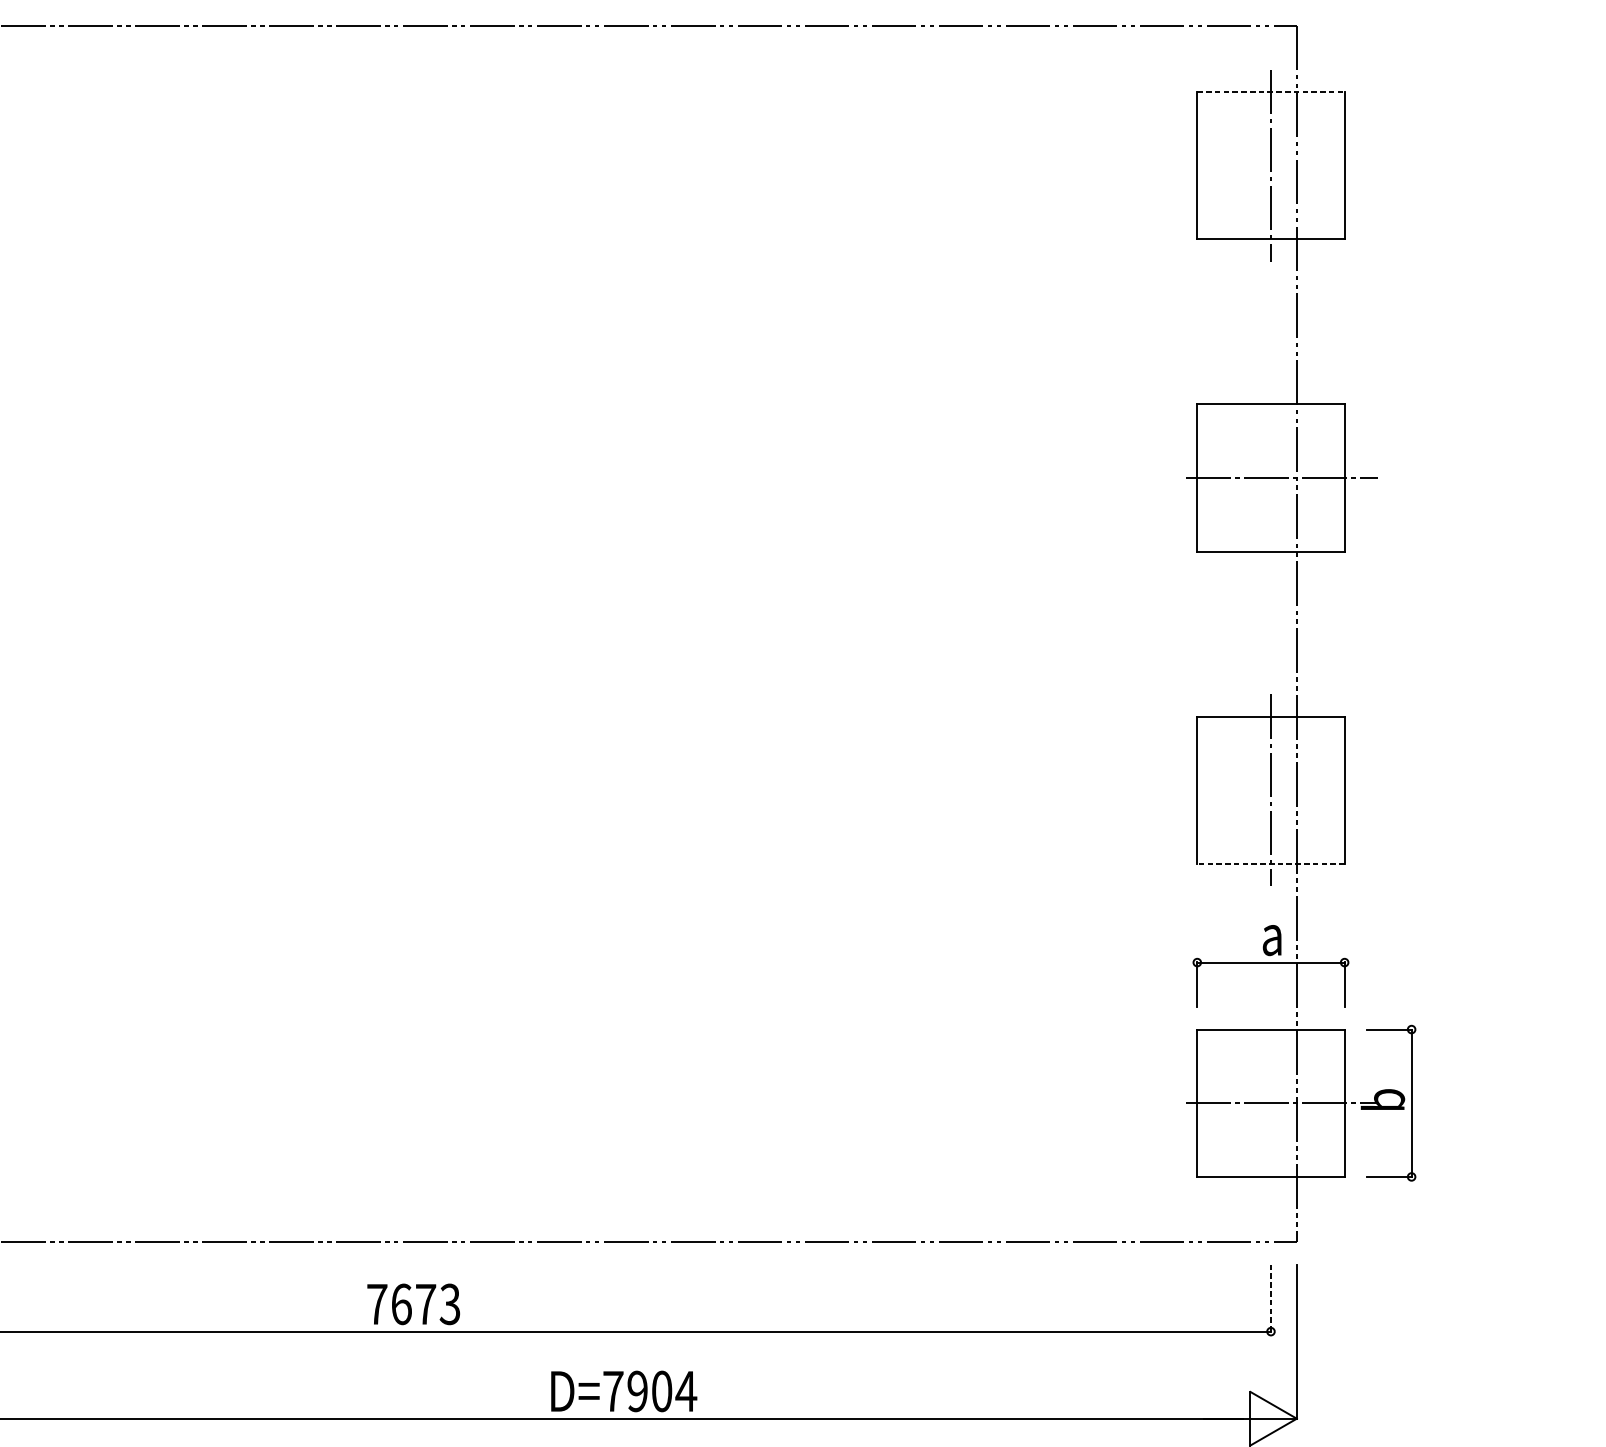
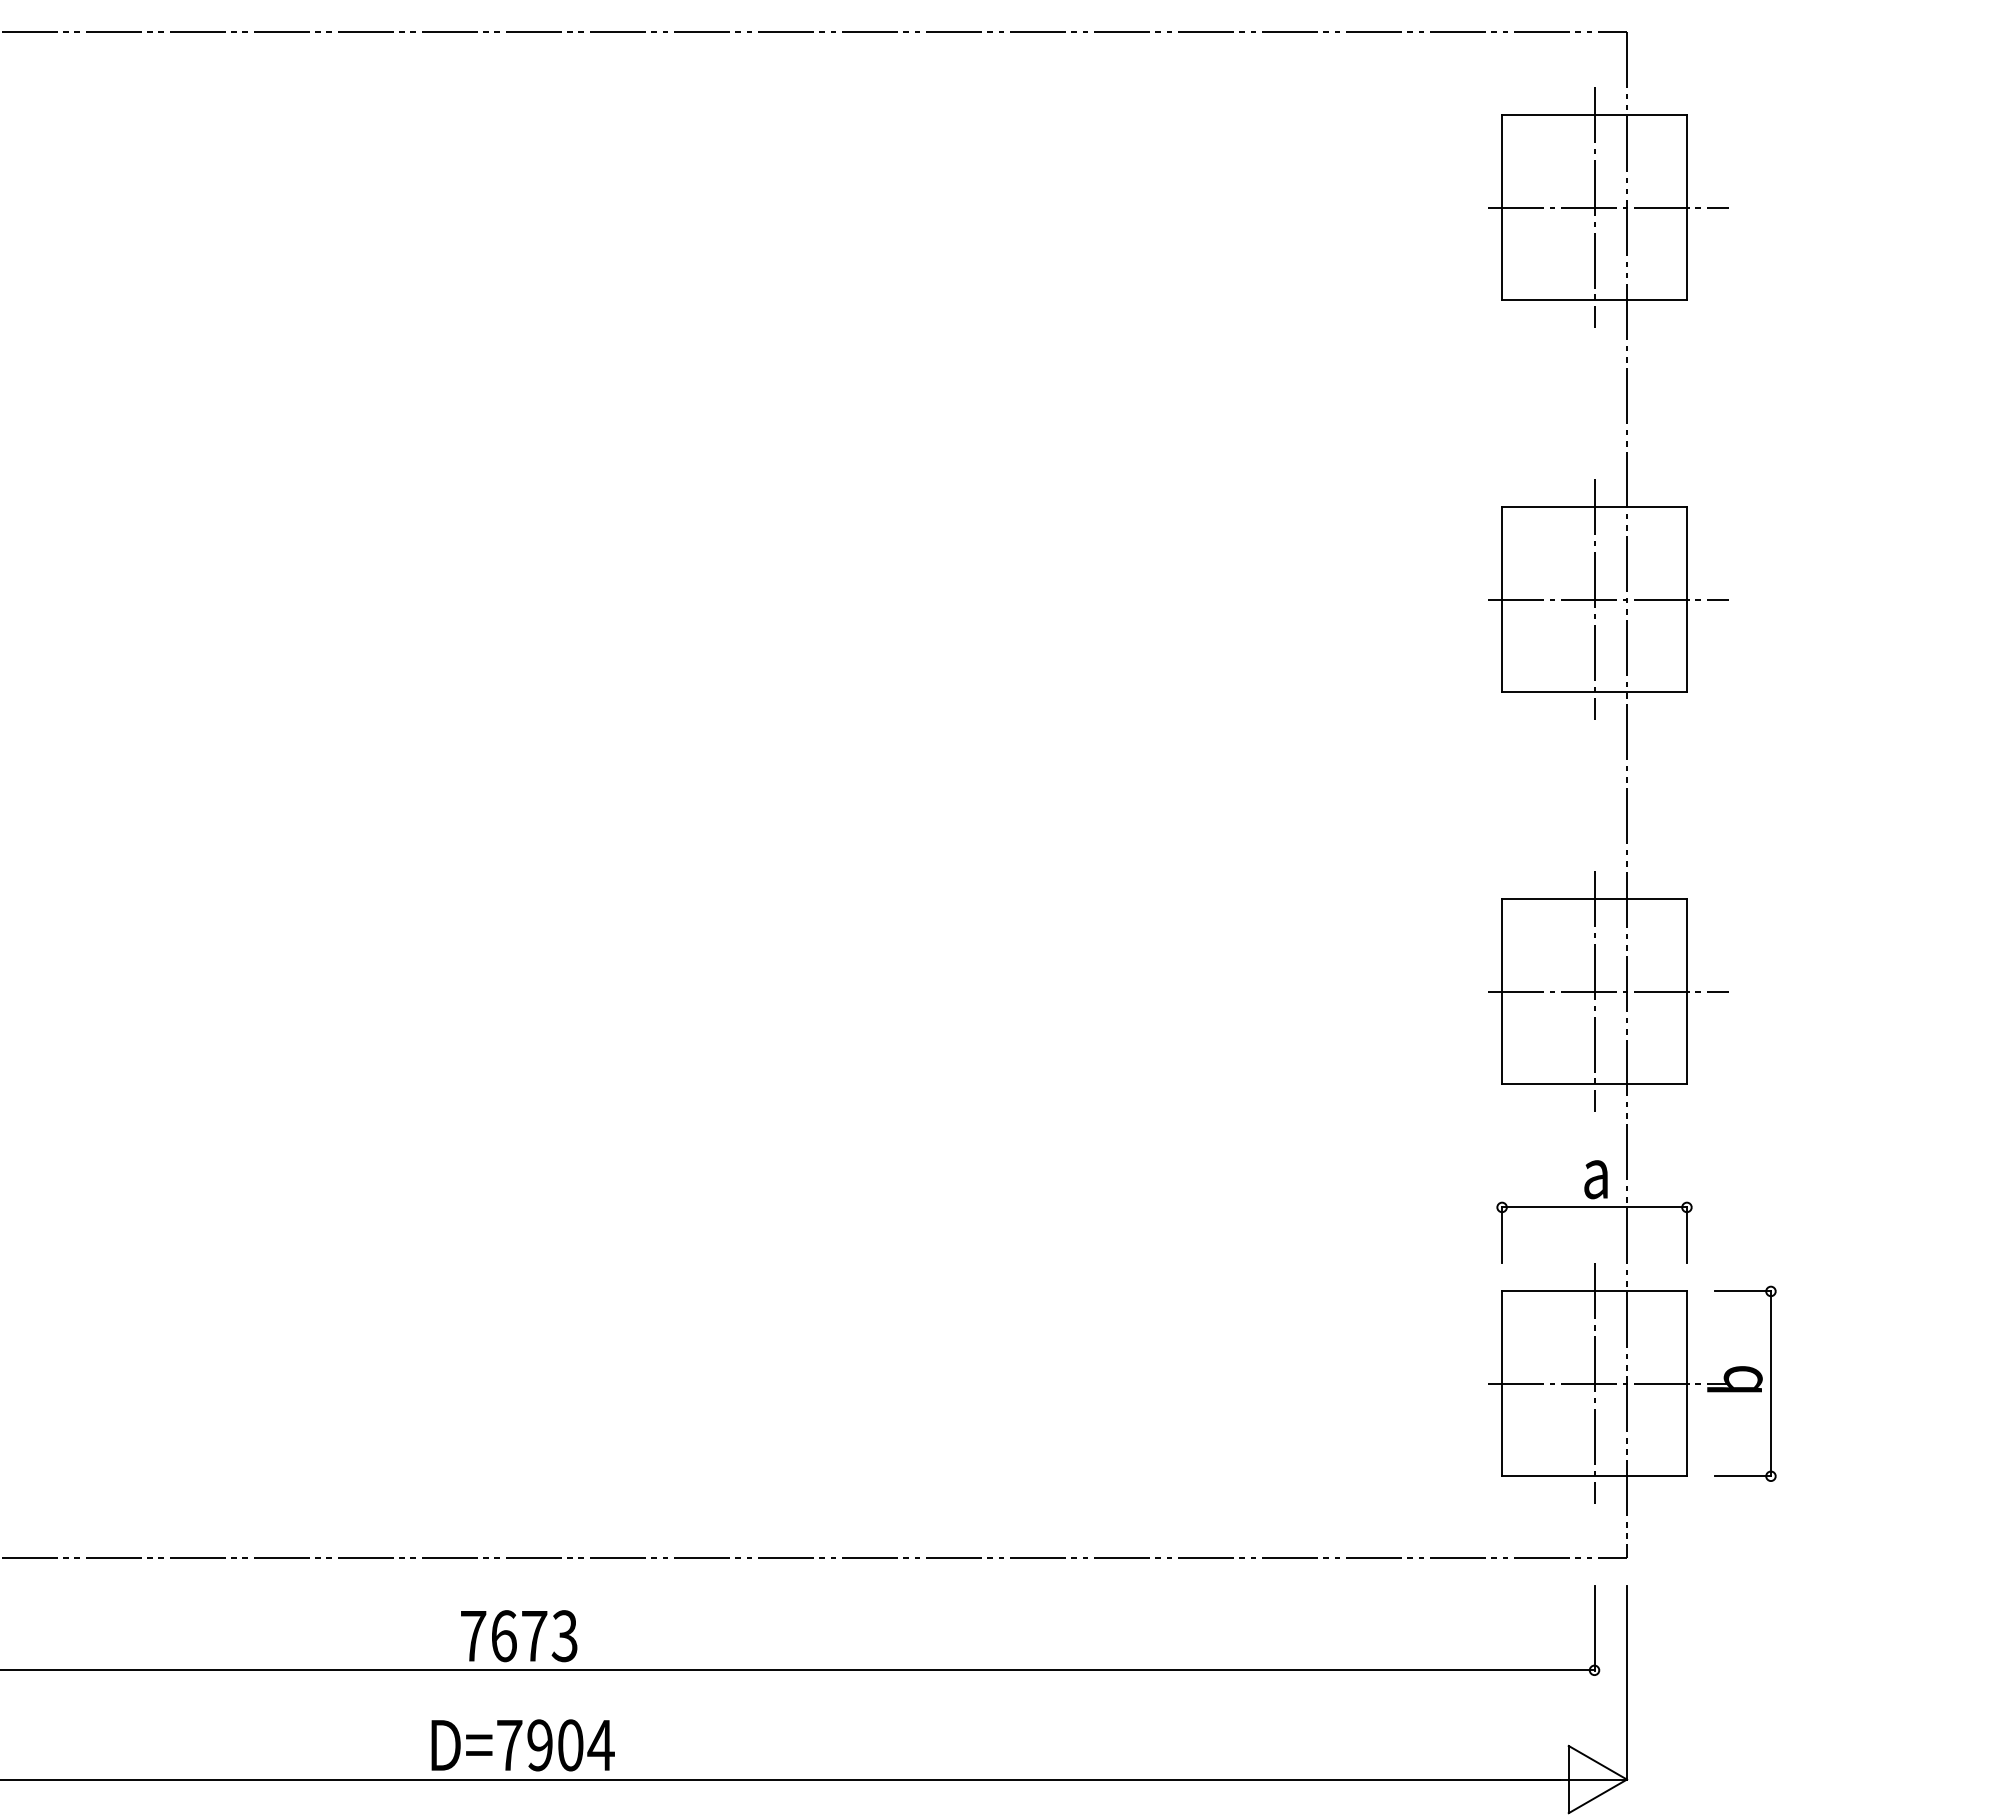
line: (1271, 92) -> (1595, 115), dashed -> solid
line: (1282, 165) -> (1608, 207), added
line: (1270, 477) -> (1594, 599), added
line: (1282, 790) -> (1608, 991), added
line: (1270, 863) -> (1594, 1083), dashed -> solid
line: (1270, 1102) -> (1594, 1383), added
line: (1270, 1298) -> (1594, 1628), dashed -> solid
text: (623, 1391) -> (522, 1745), moved

